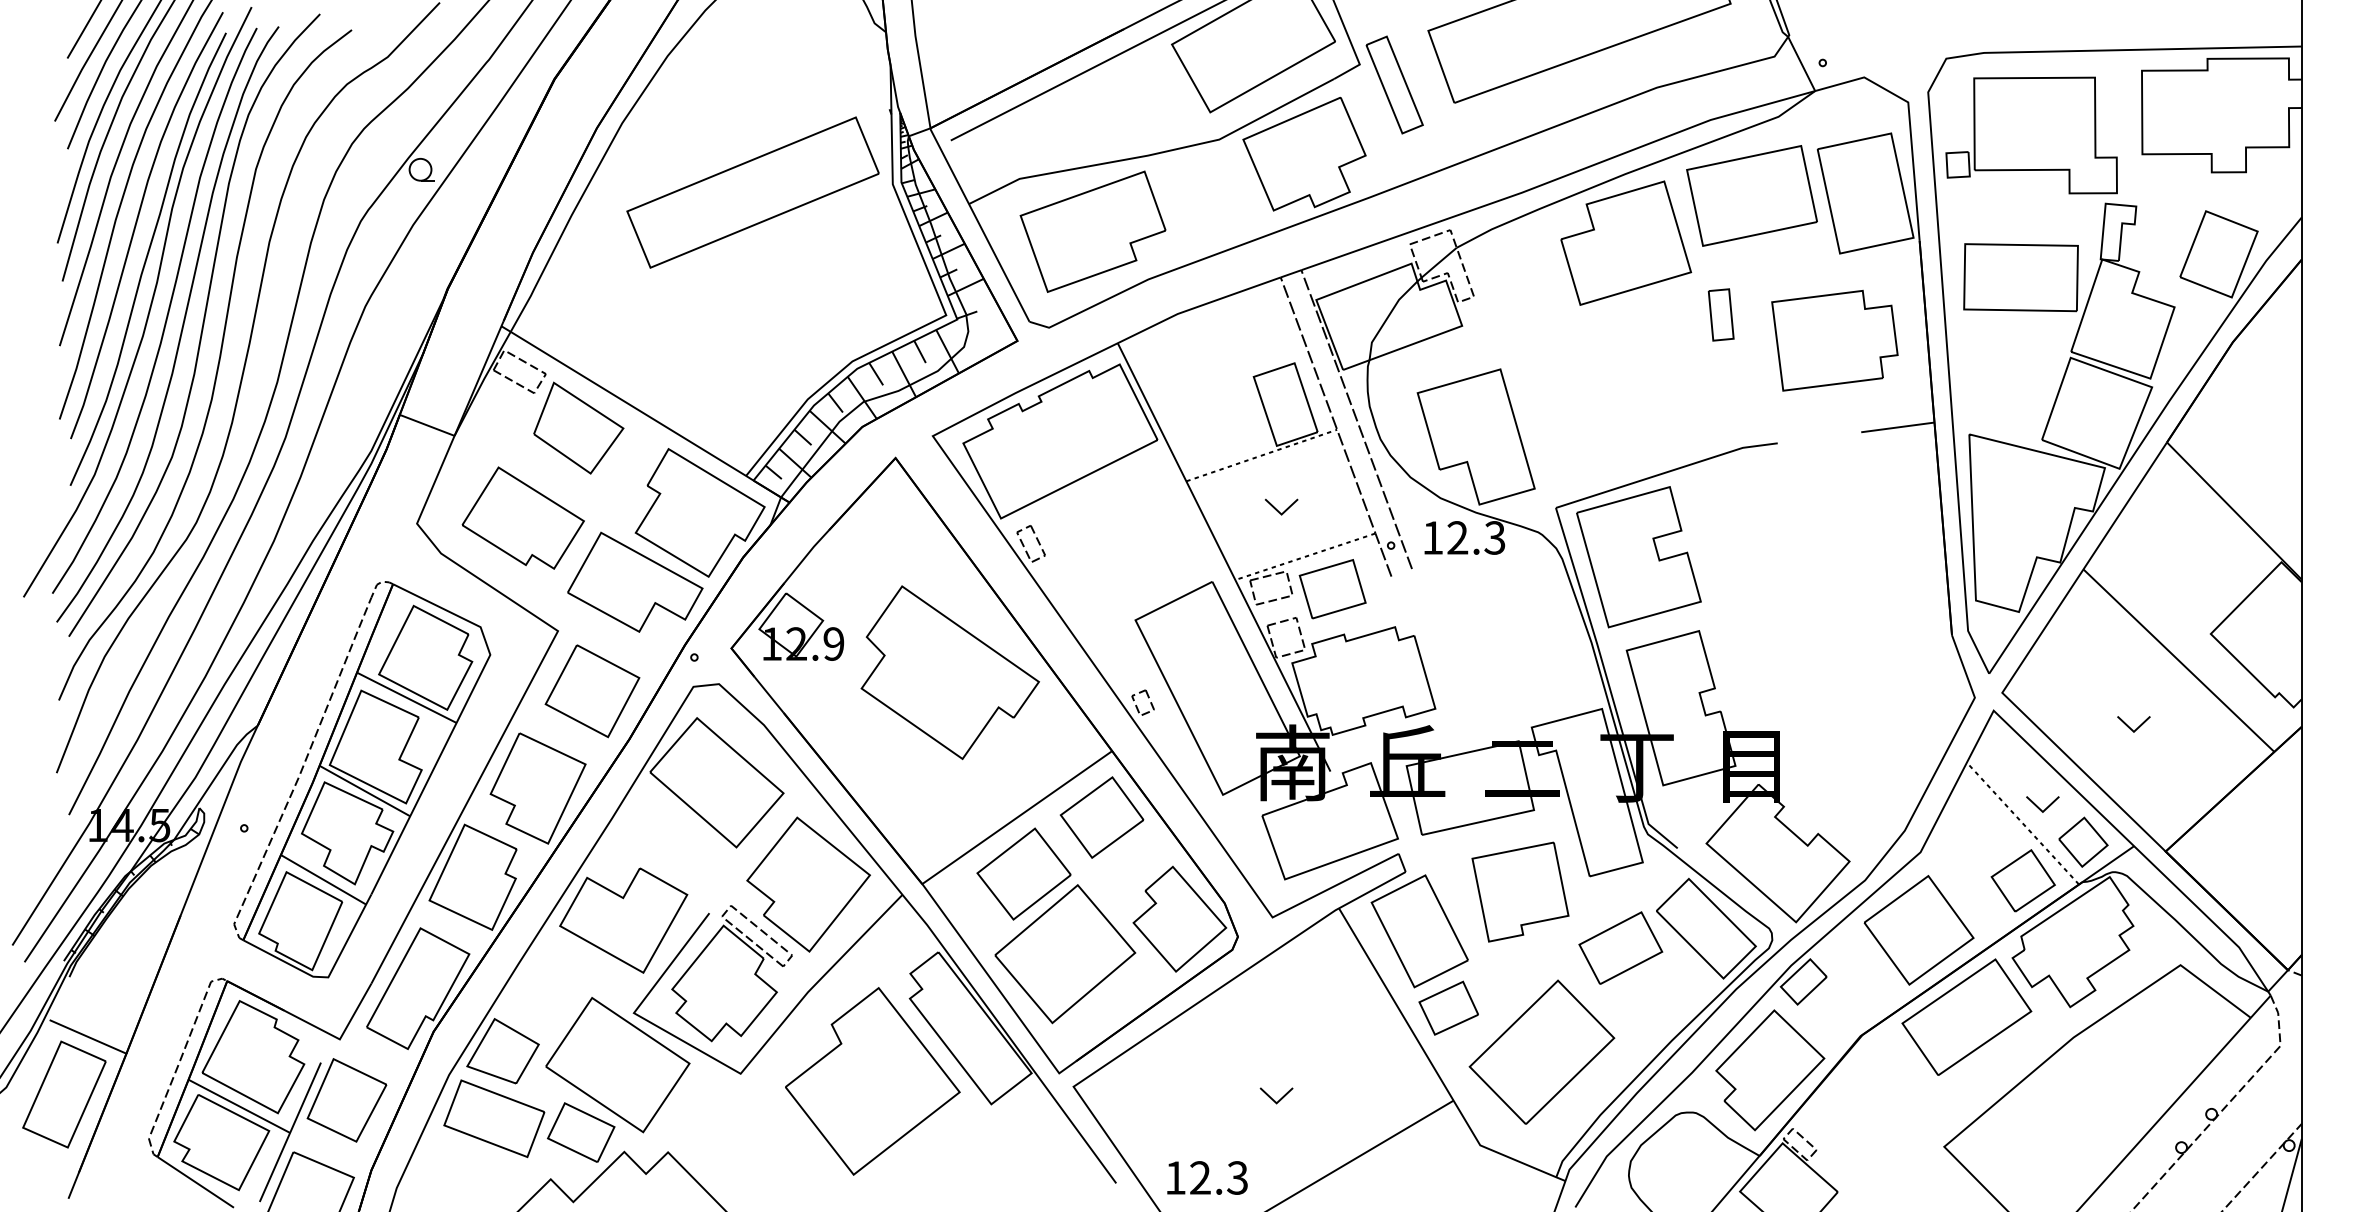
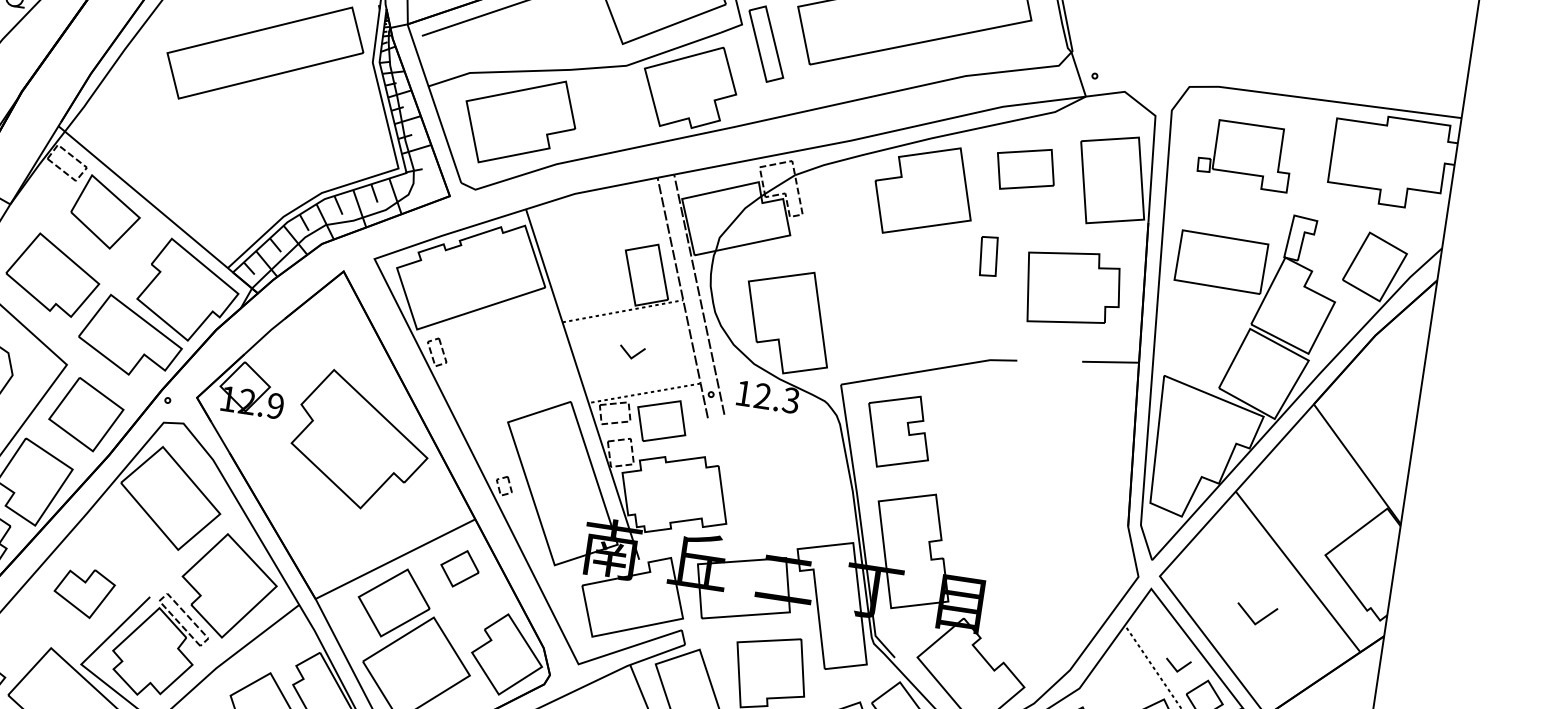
part: (2031, 135) -> (1245, 155), size x0.7
part: (1751, 195) -> (1025, 168), size x0.6
part: (1638, 557) -> (898, 431), size x0.7
part: (2133, 724) -> (1256, 615), size x1.6
part: (1101, 817) -> (459, 568), size x0.6
part: (623, 920) -> (83, 592), size x0.6

